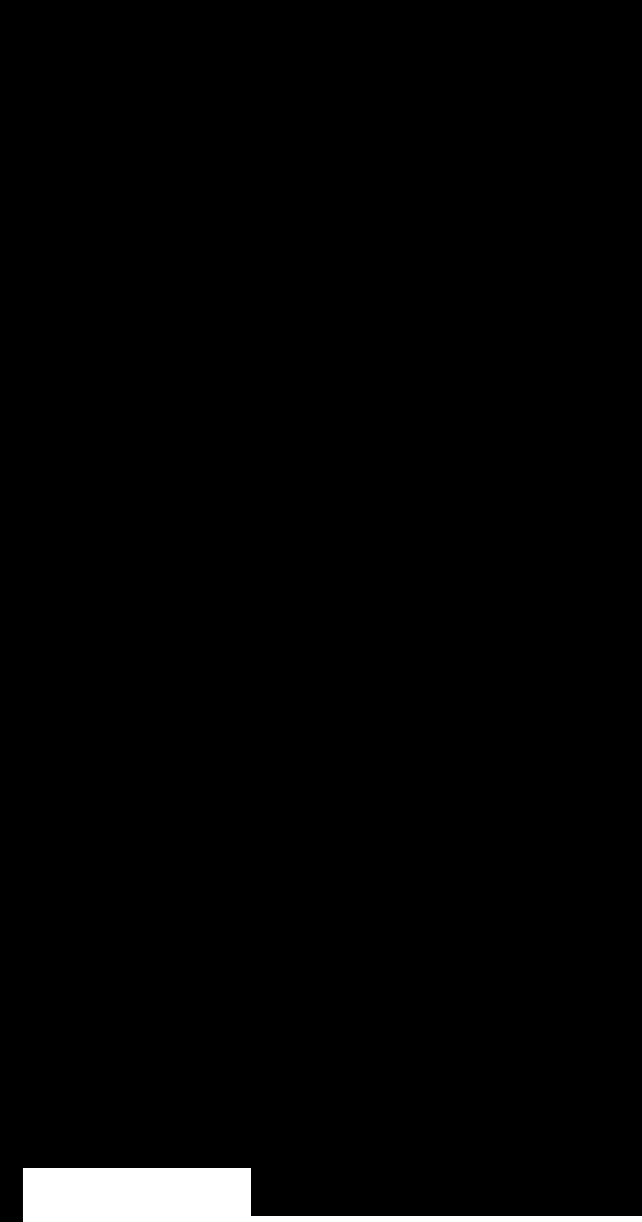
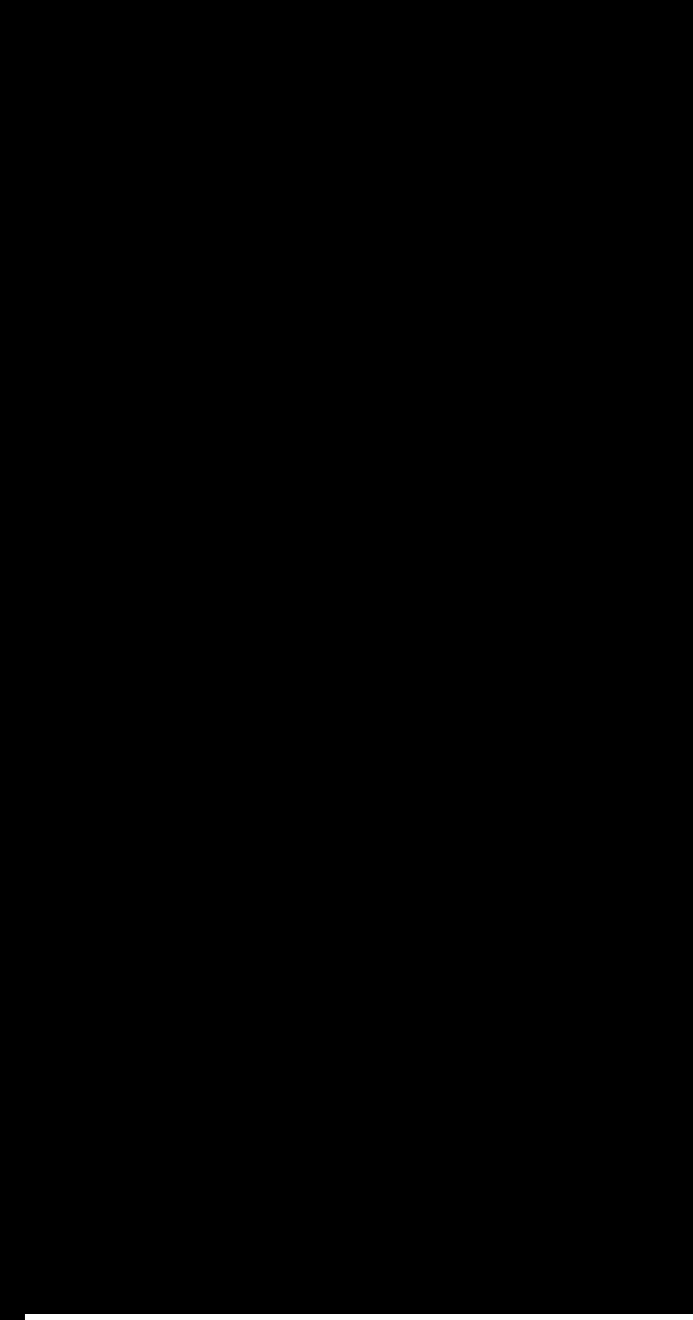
fill: (136, 1192) -> (147, 1288), added

